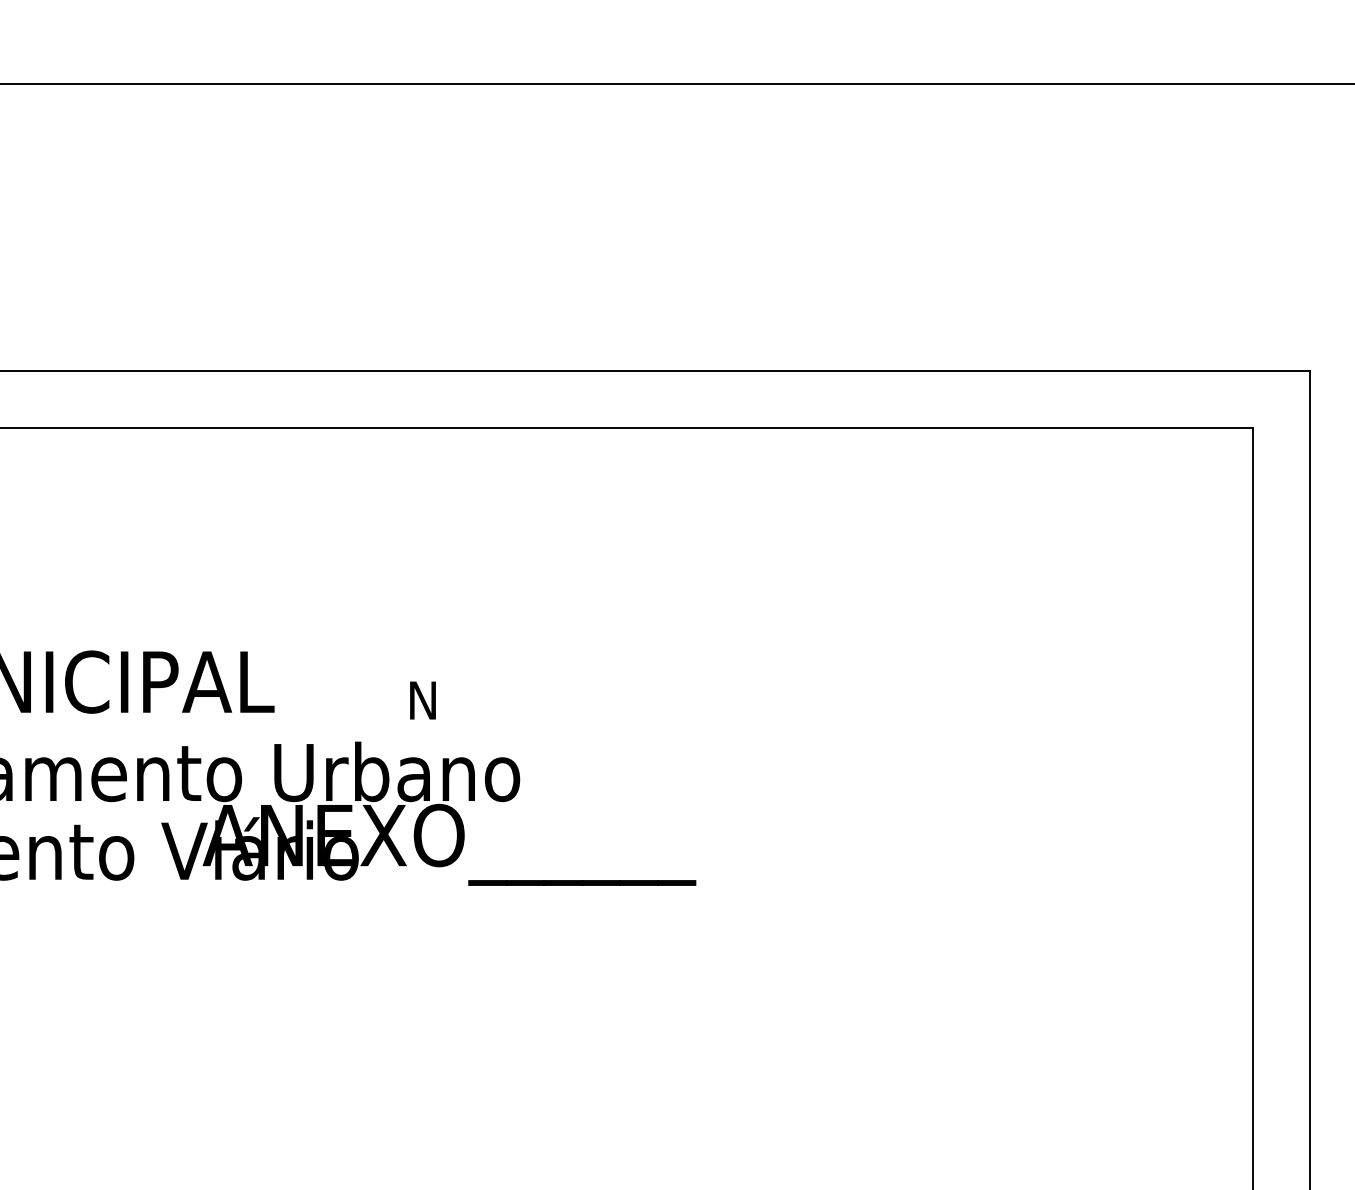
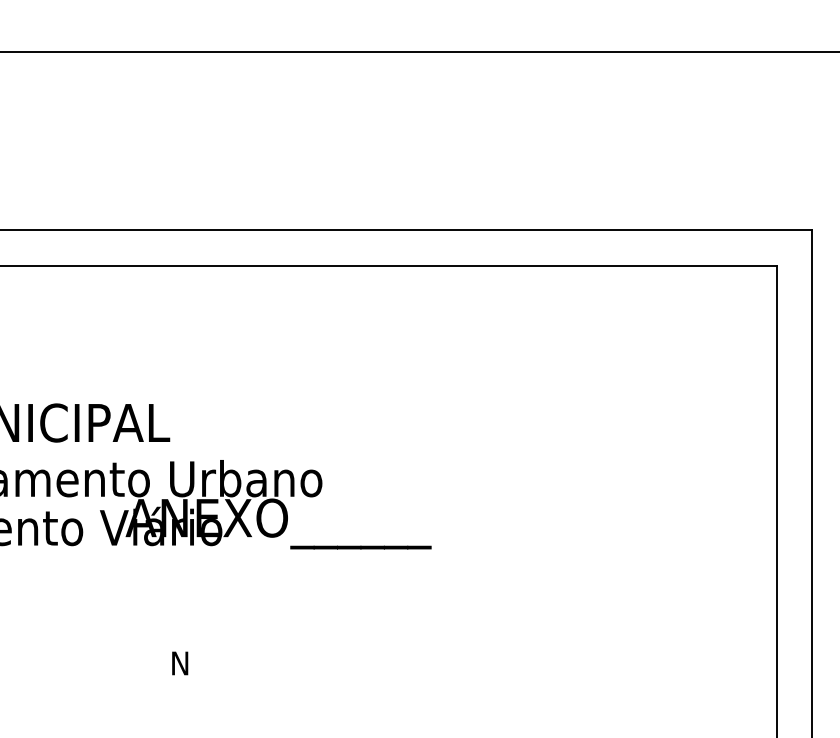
text: (423, 700) -> (180, 663), moved

